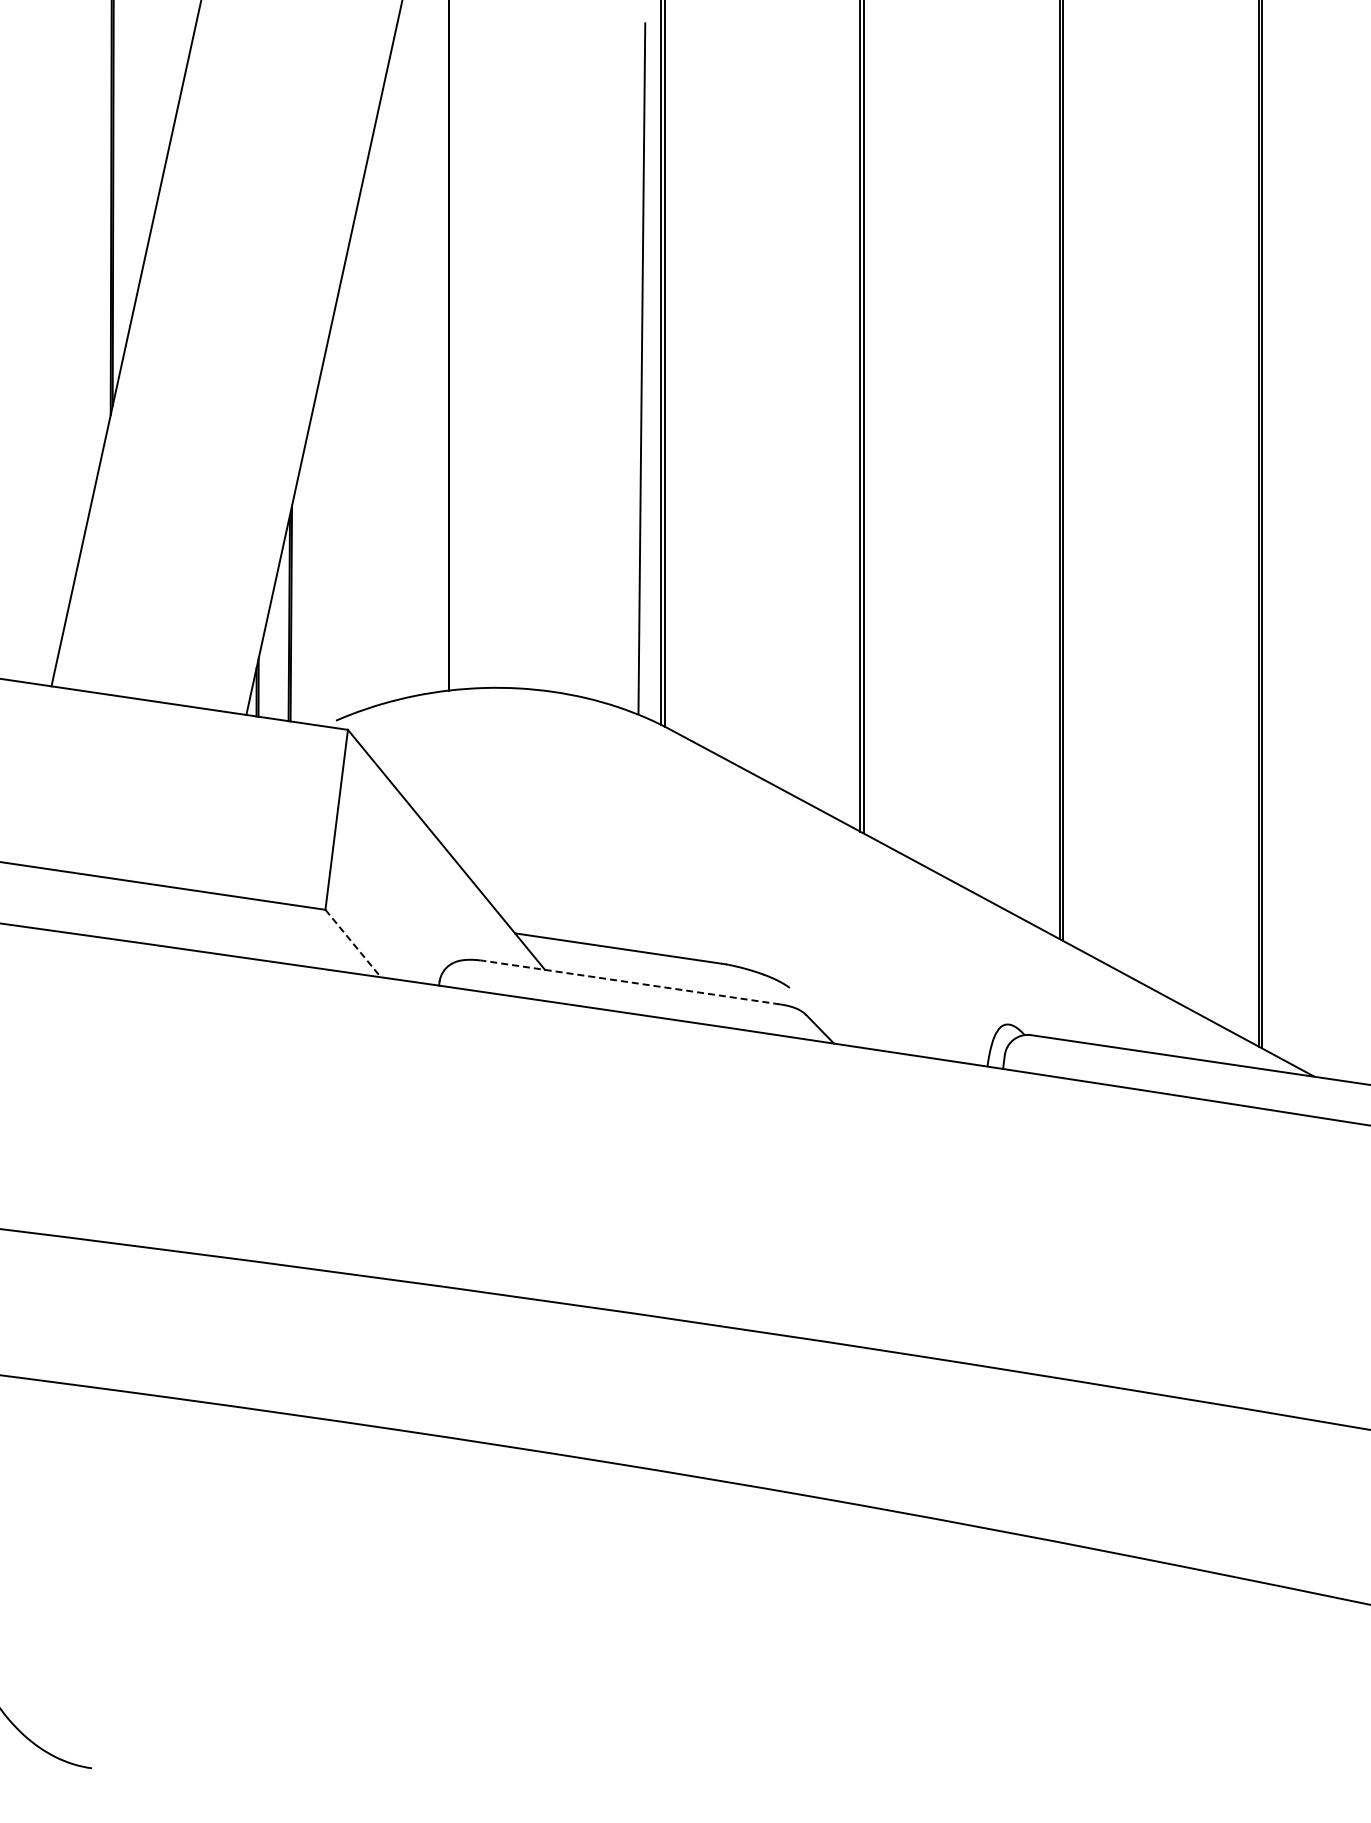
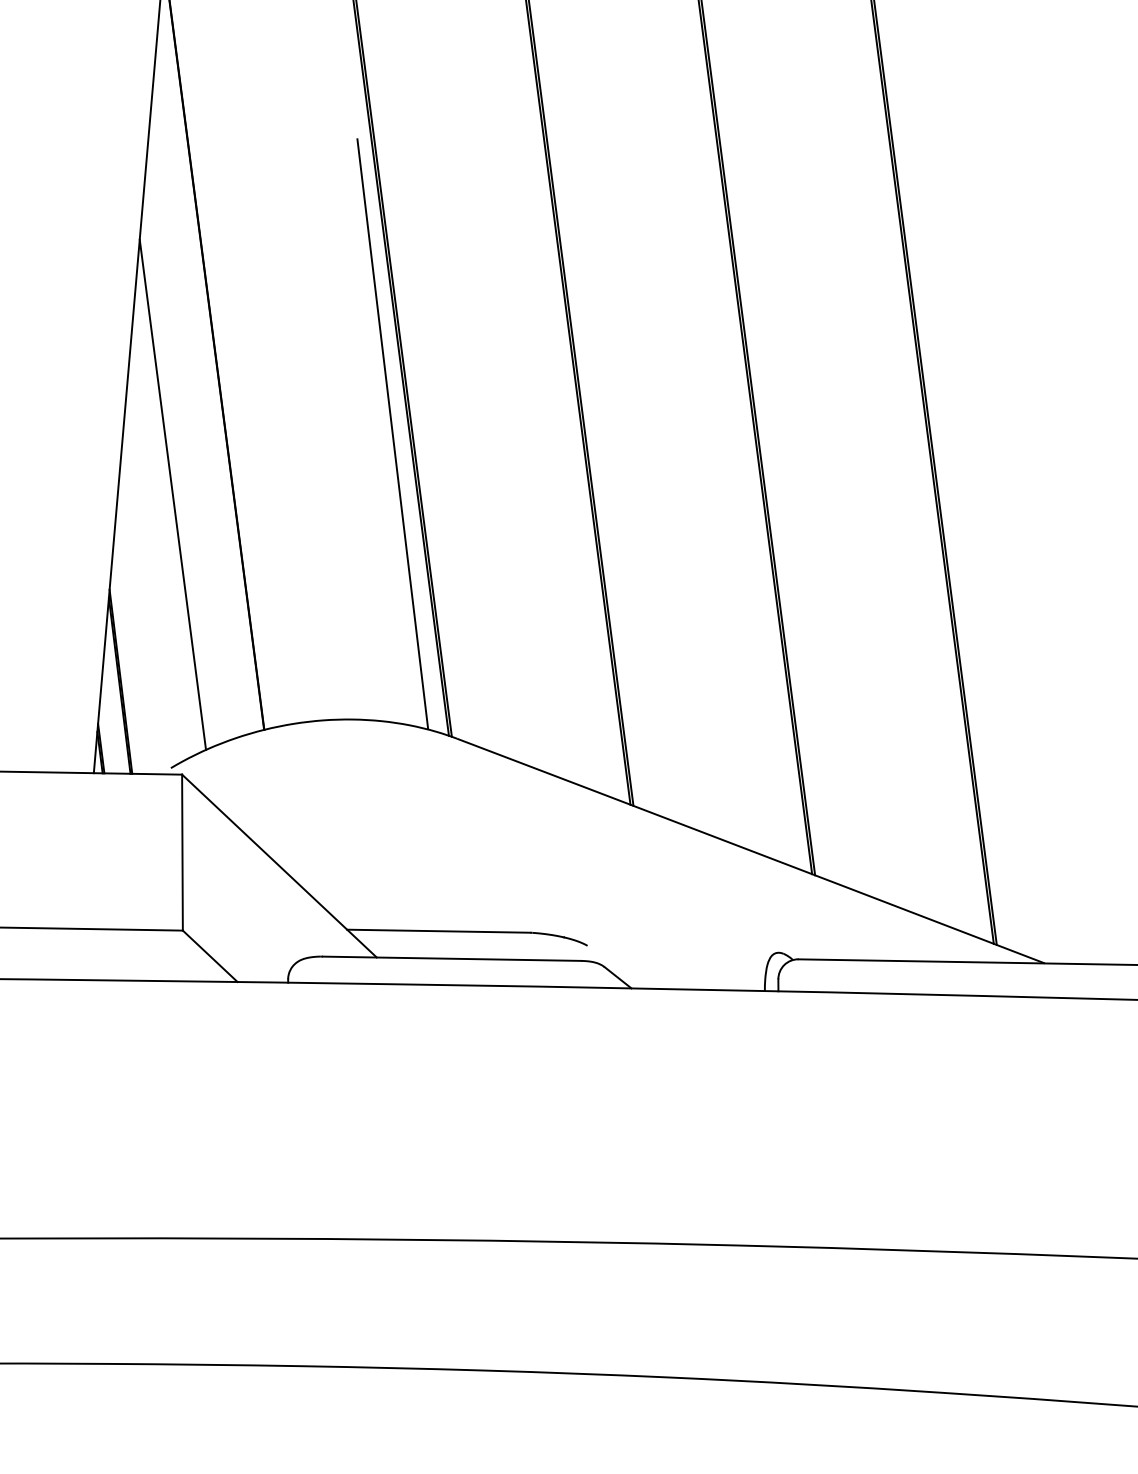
line: (379, 405) -> (173, 494), added
line: (353, 943) -> (210, 956), dashed -> solid
line: (631, 982) -> (451, 958), dashed -> solid

